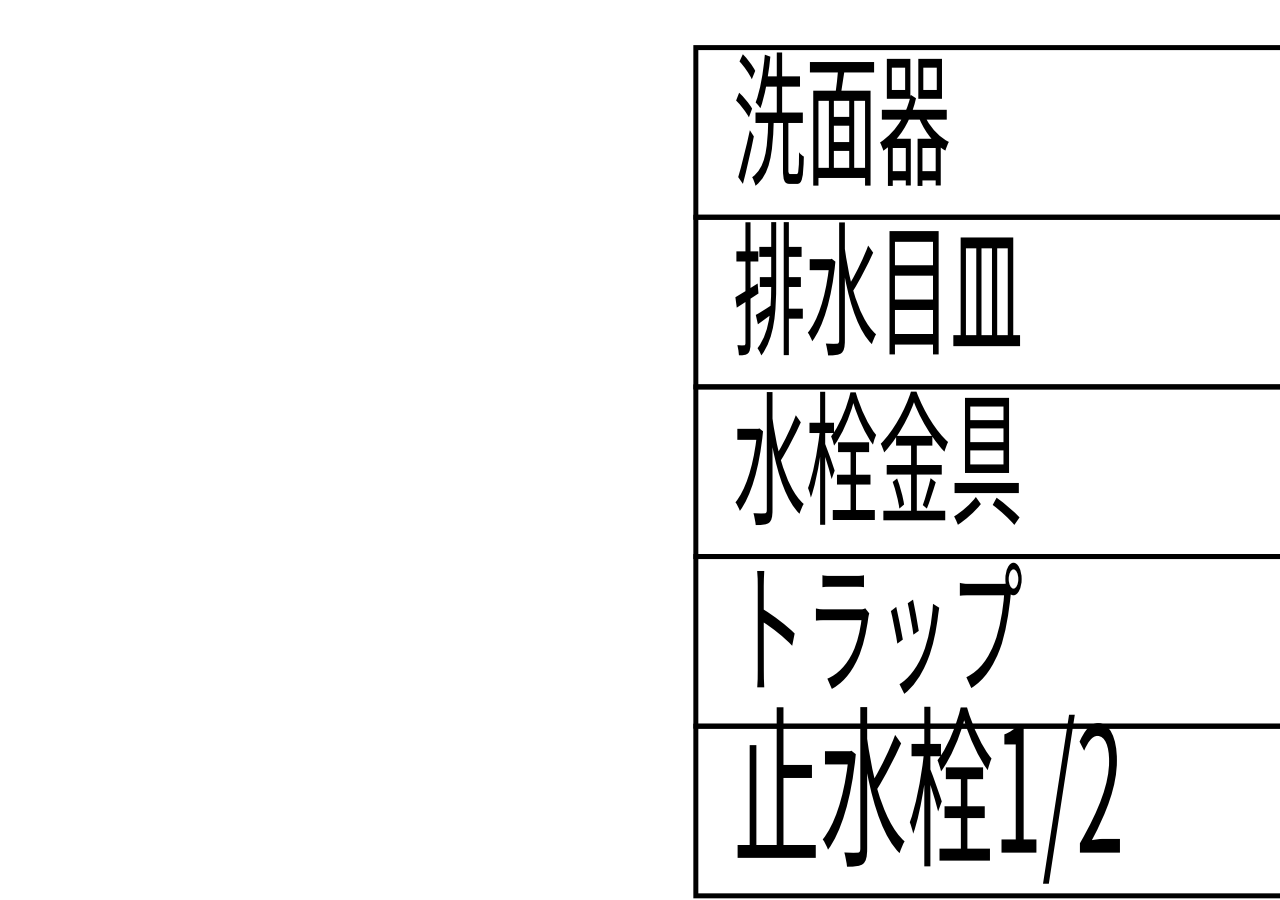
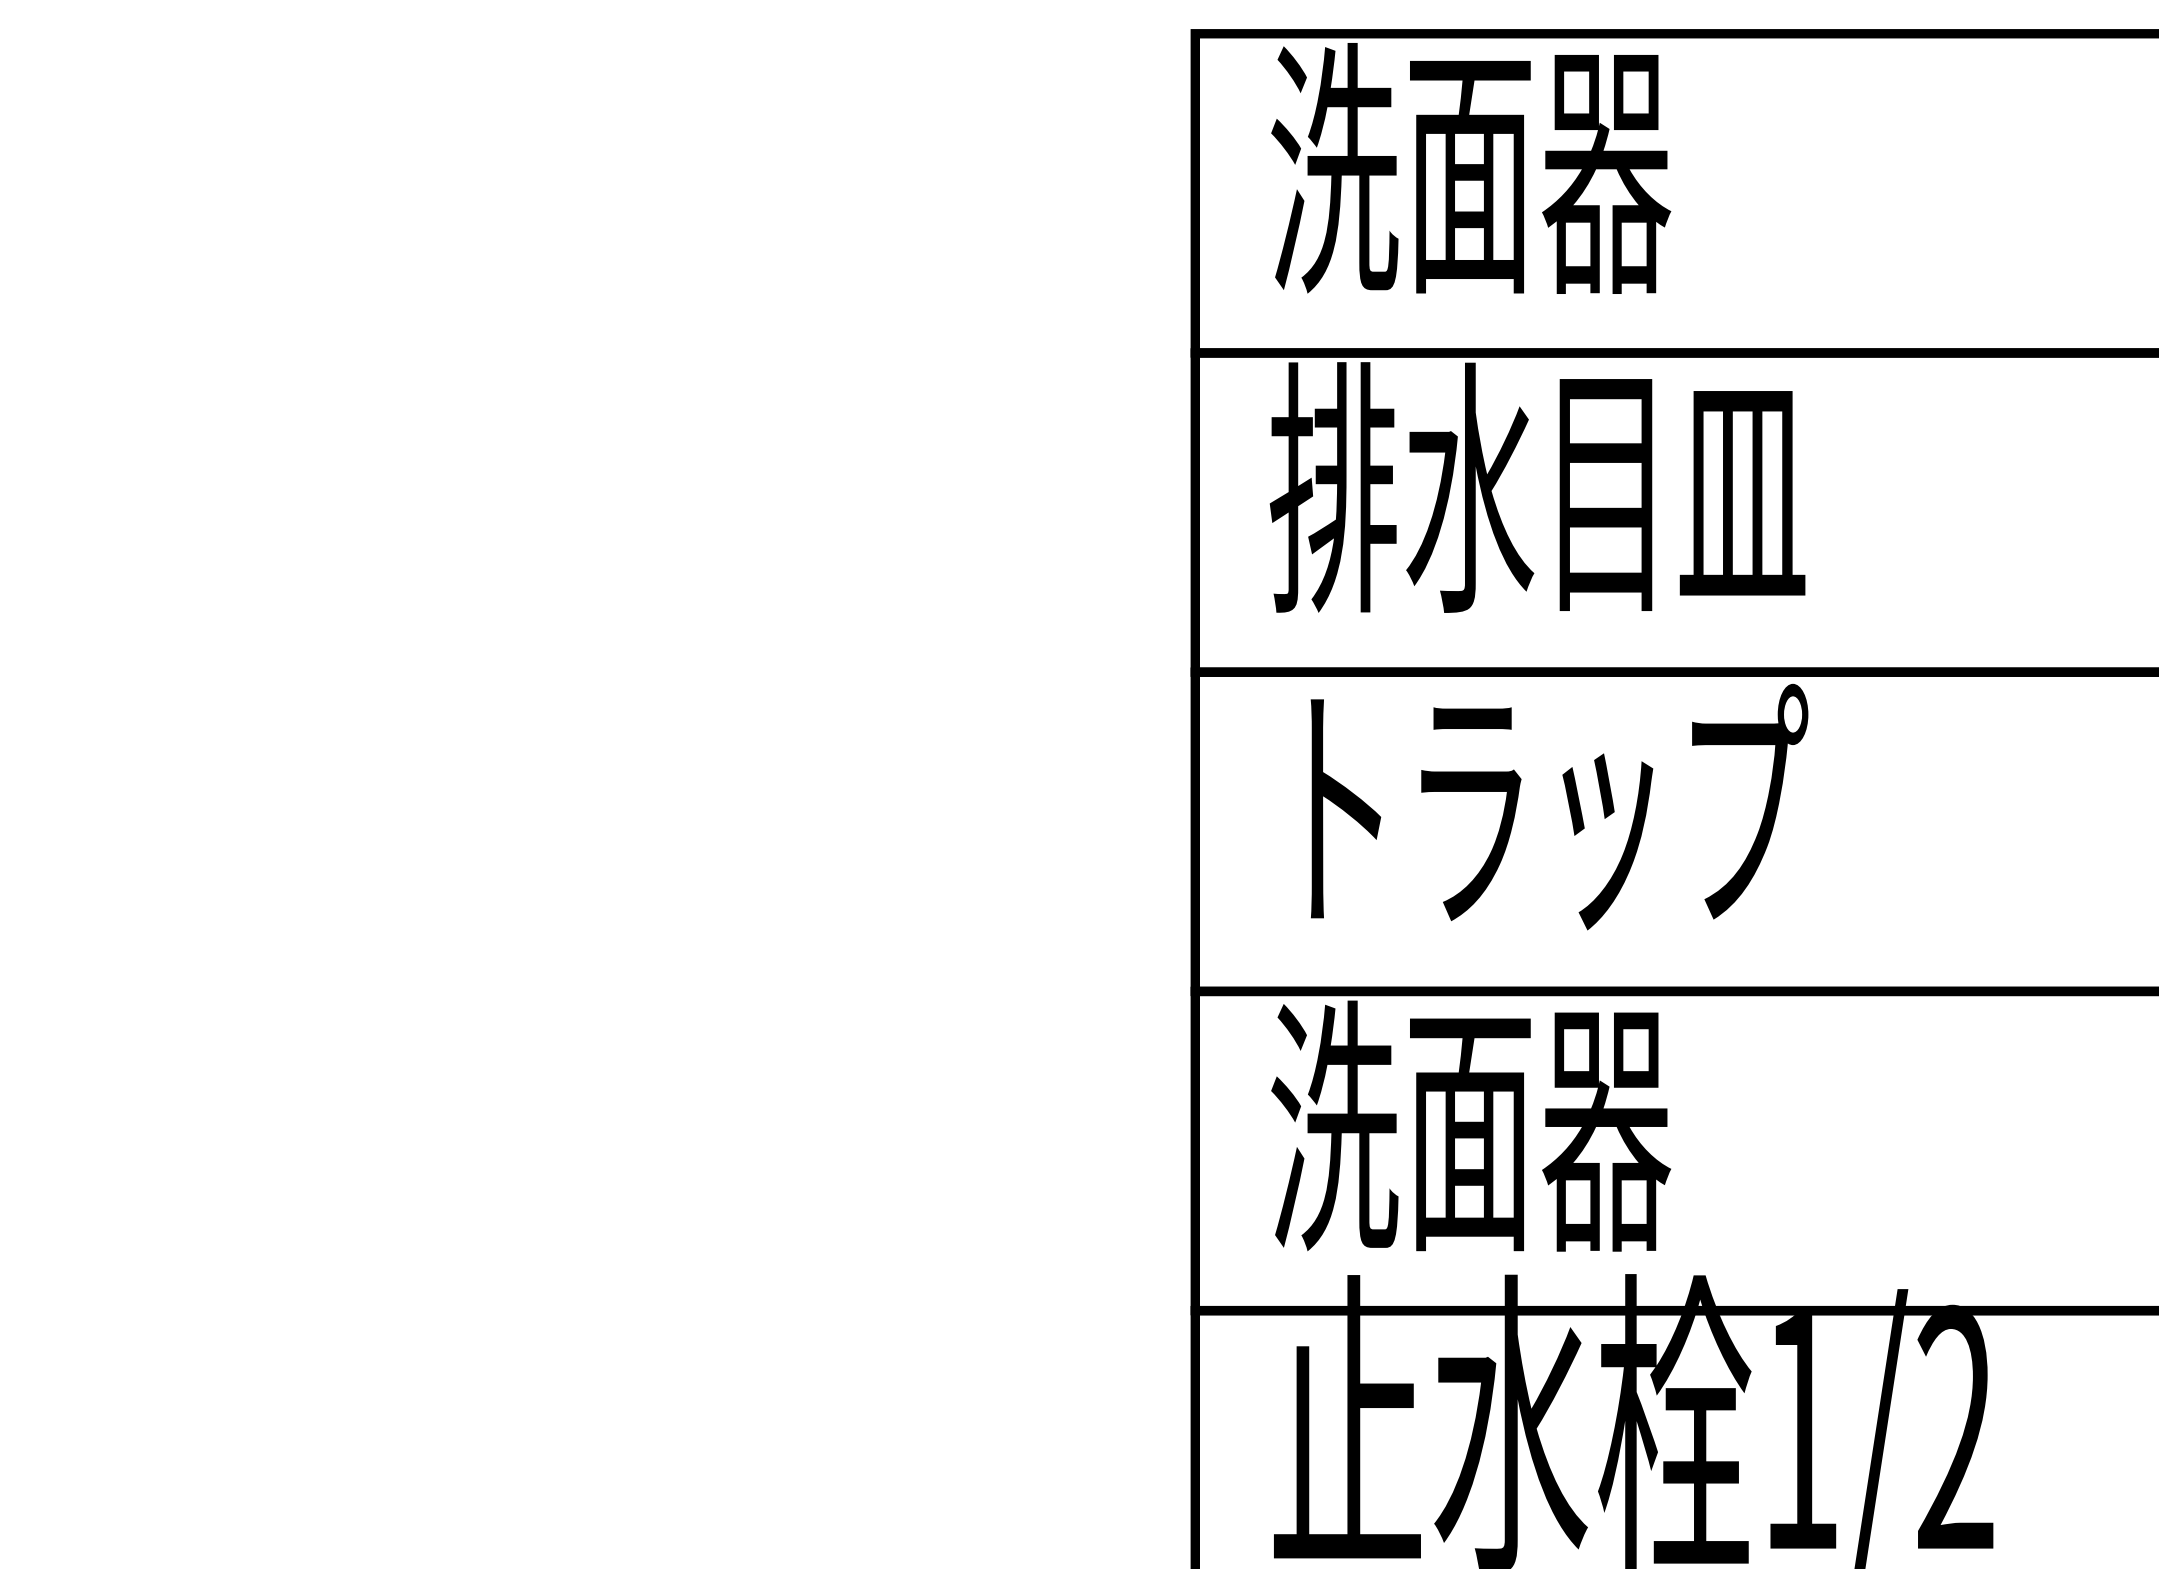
text: (878, 457) -> (1539, 805), 水栓金具 -> トラップ
text: (878, 627) -> (1539, 1124), トラップ -> 洗面器

